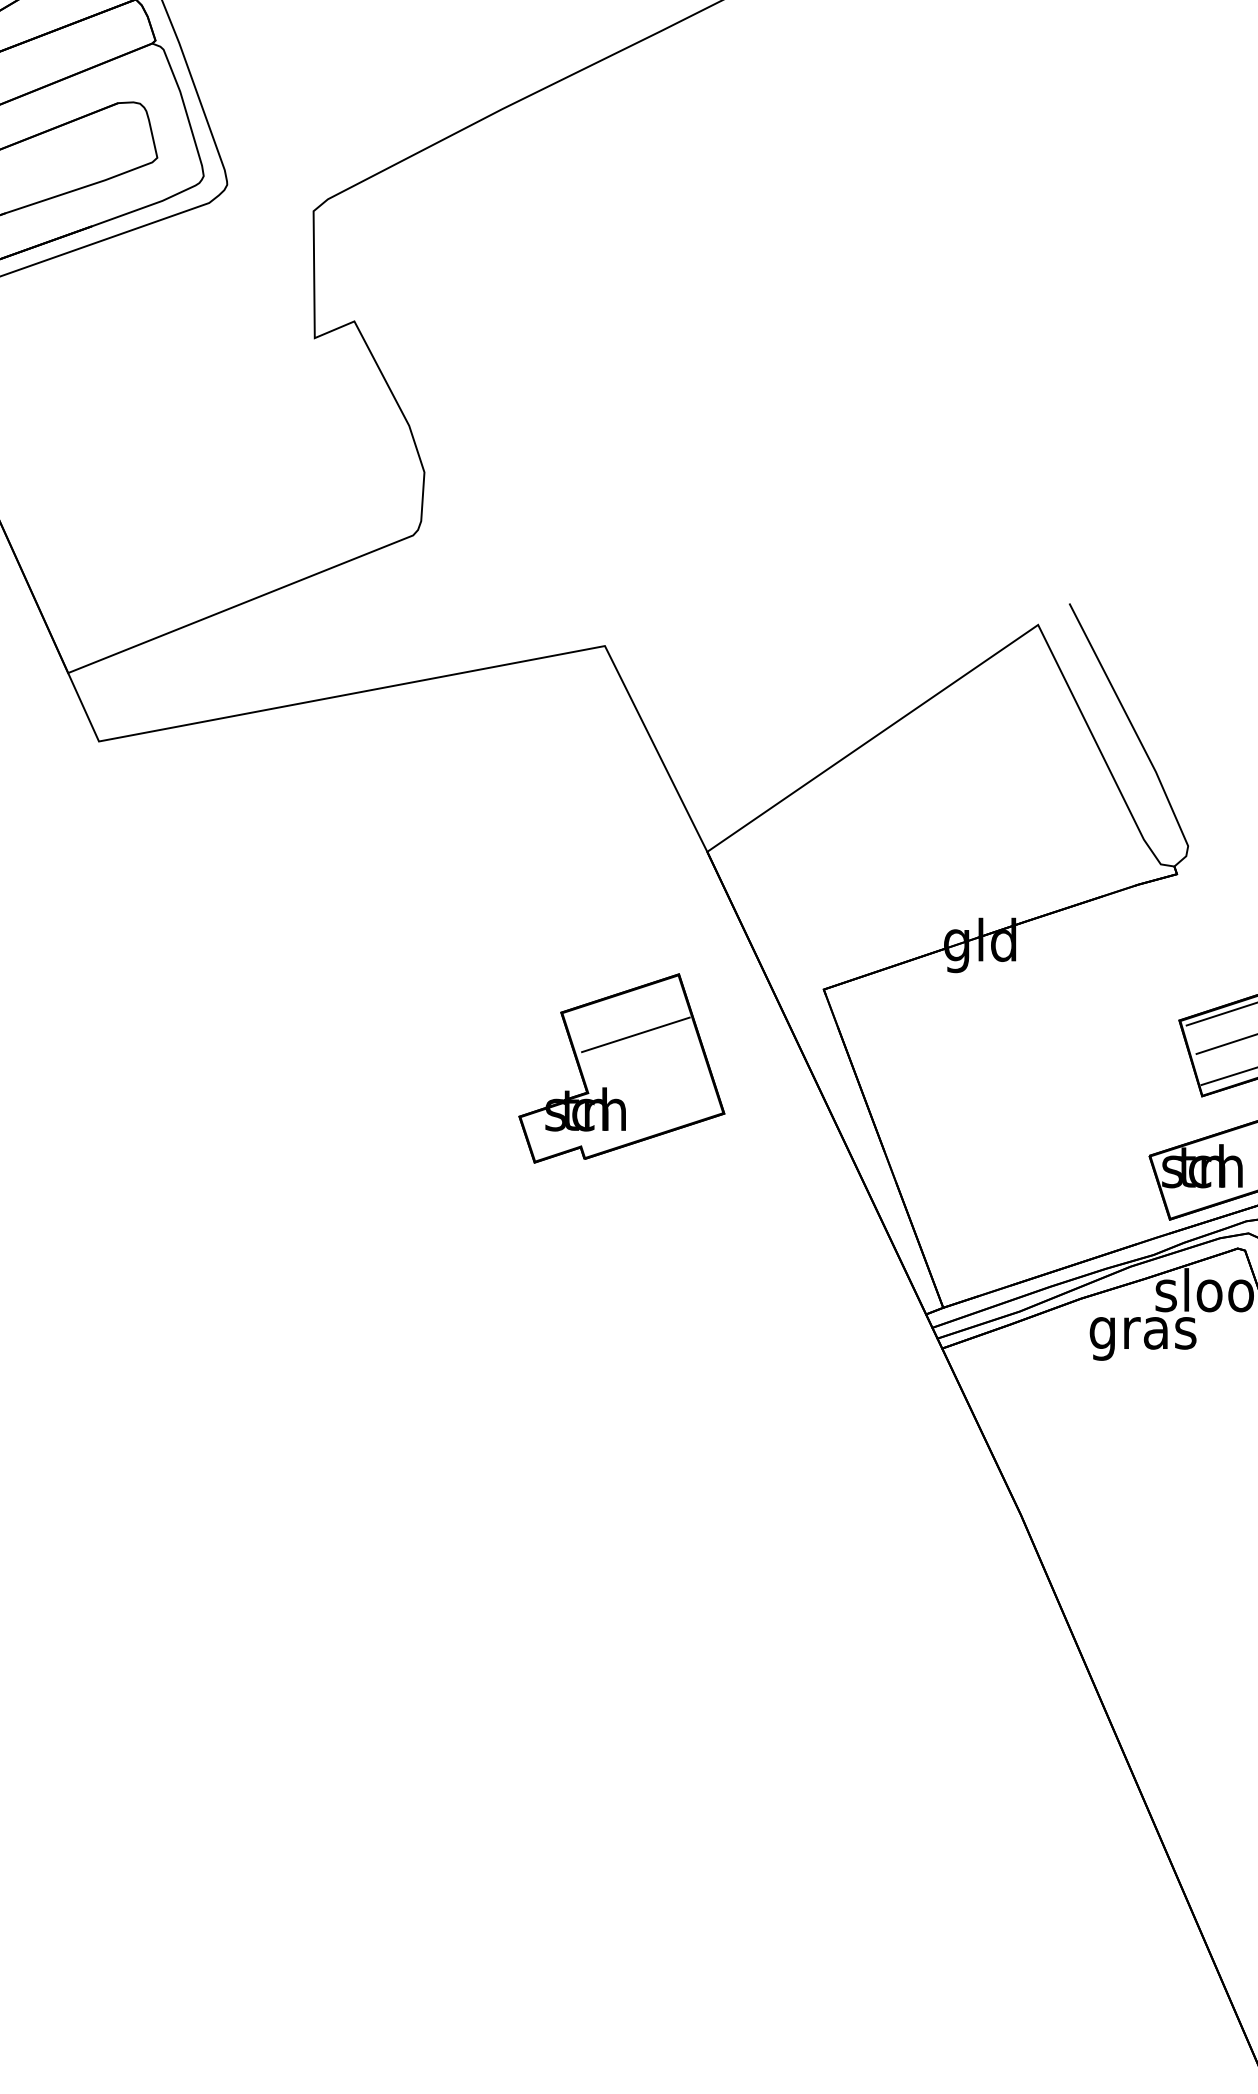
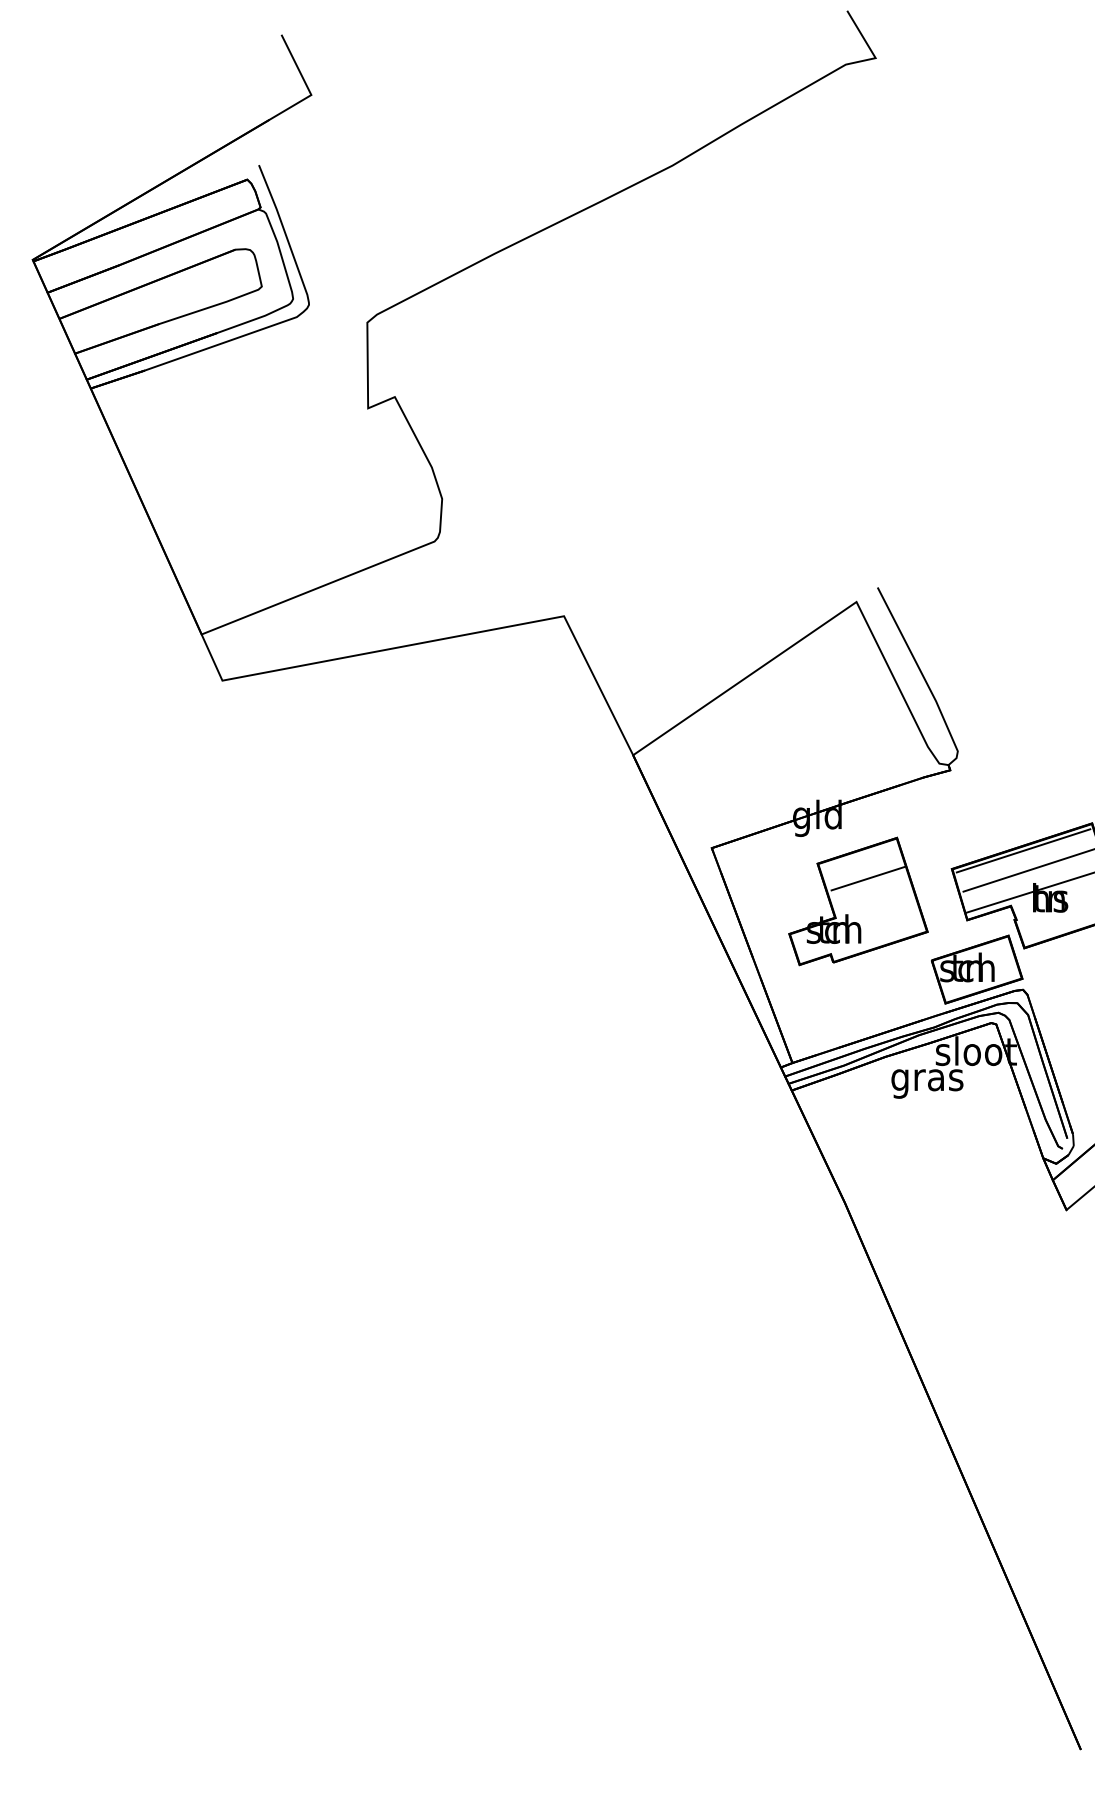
part: (621, 1068) -> (858, 901), moved

